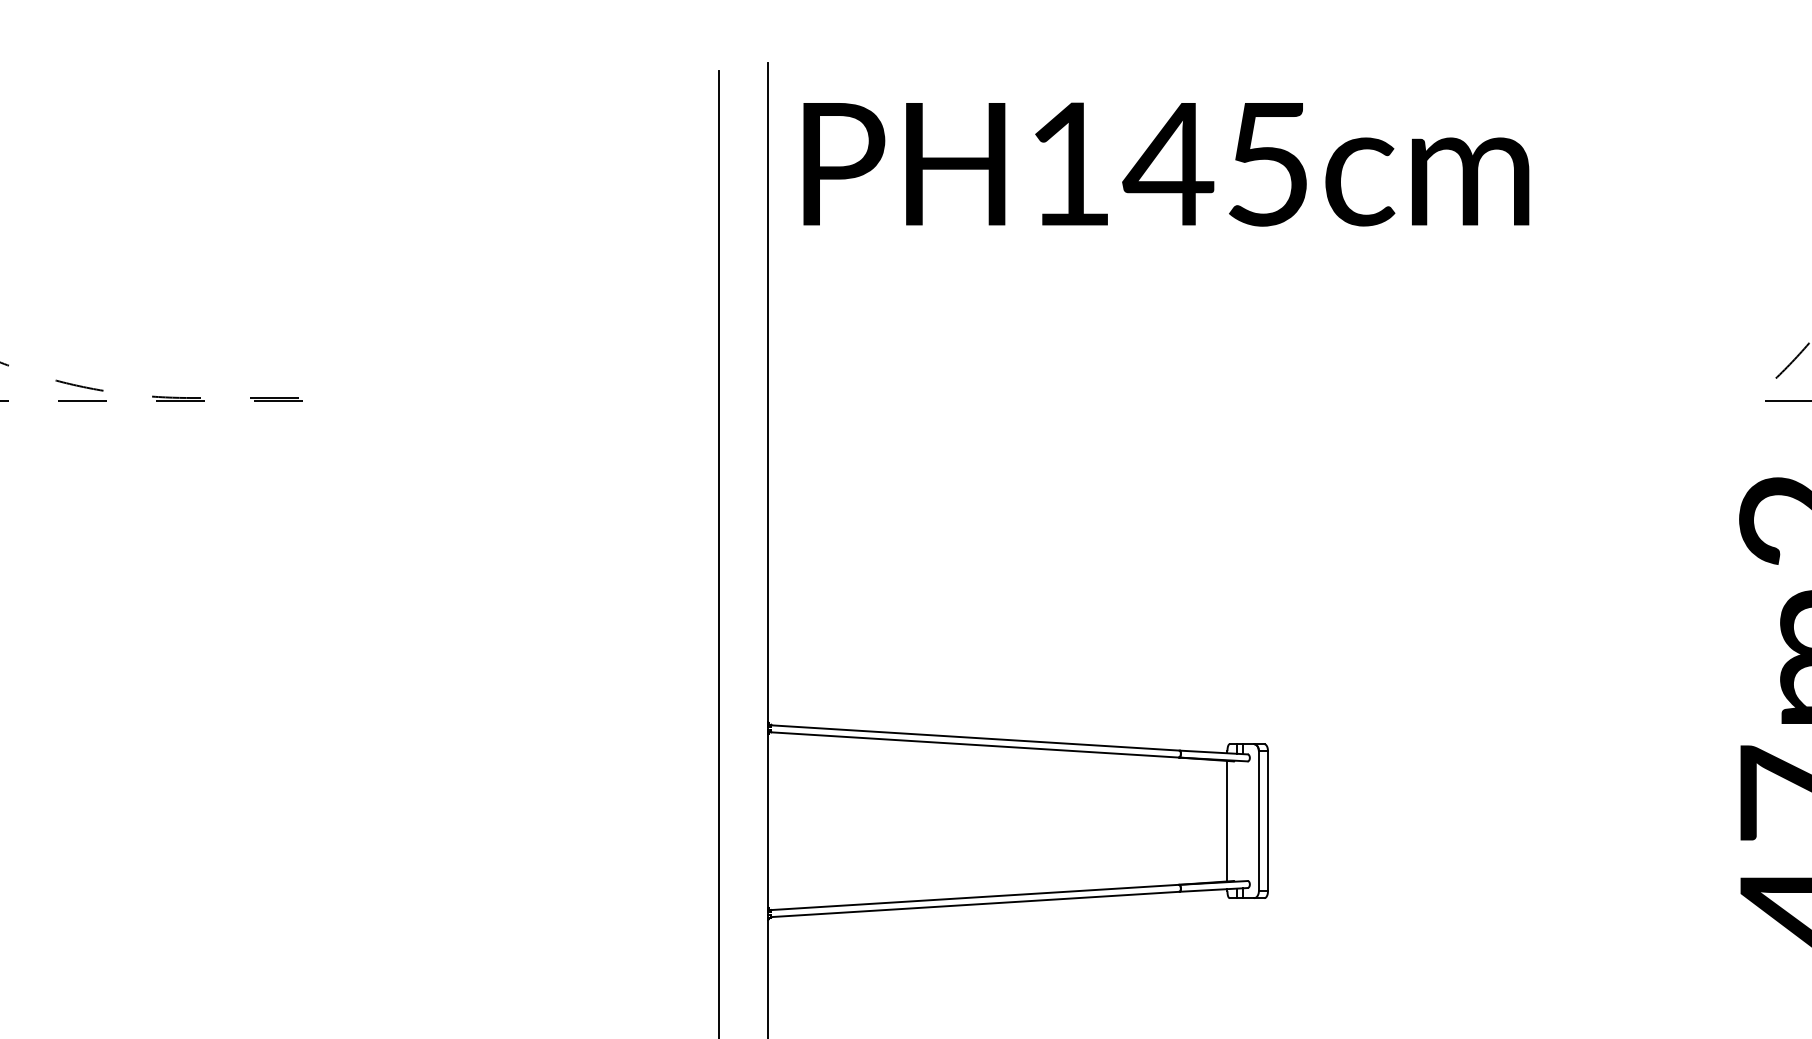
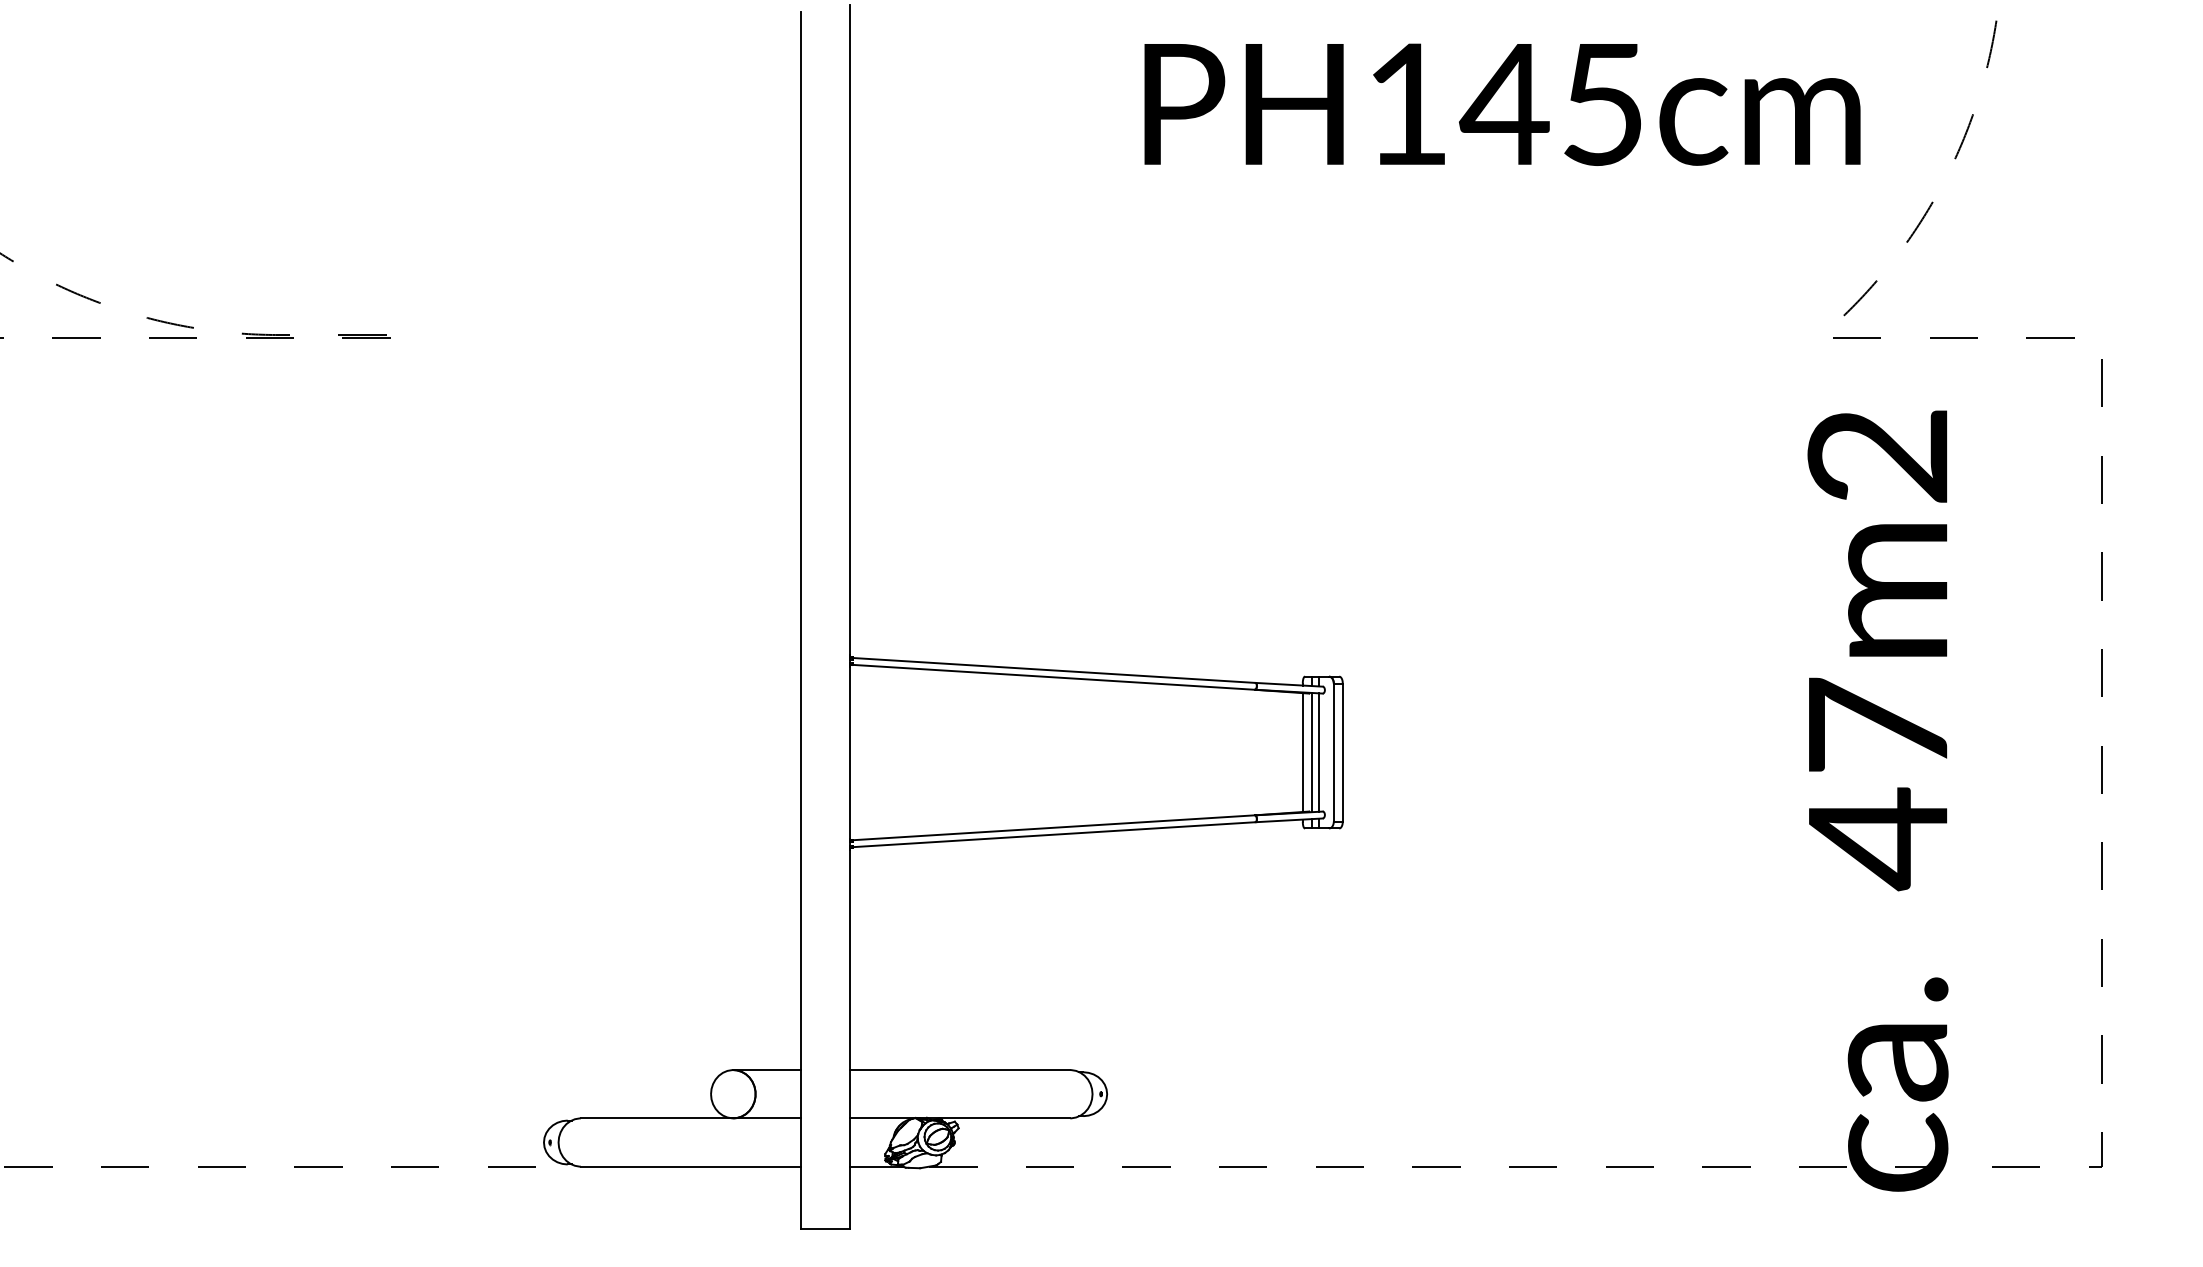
text: (1166, 164) -> (1502, 104), moved
line: (1237, 821) -> (1312, 752), added
line: (1243, 821) -> (1318, 752), added

